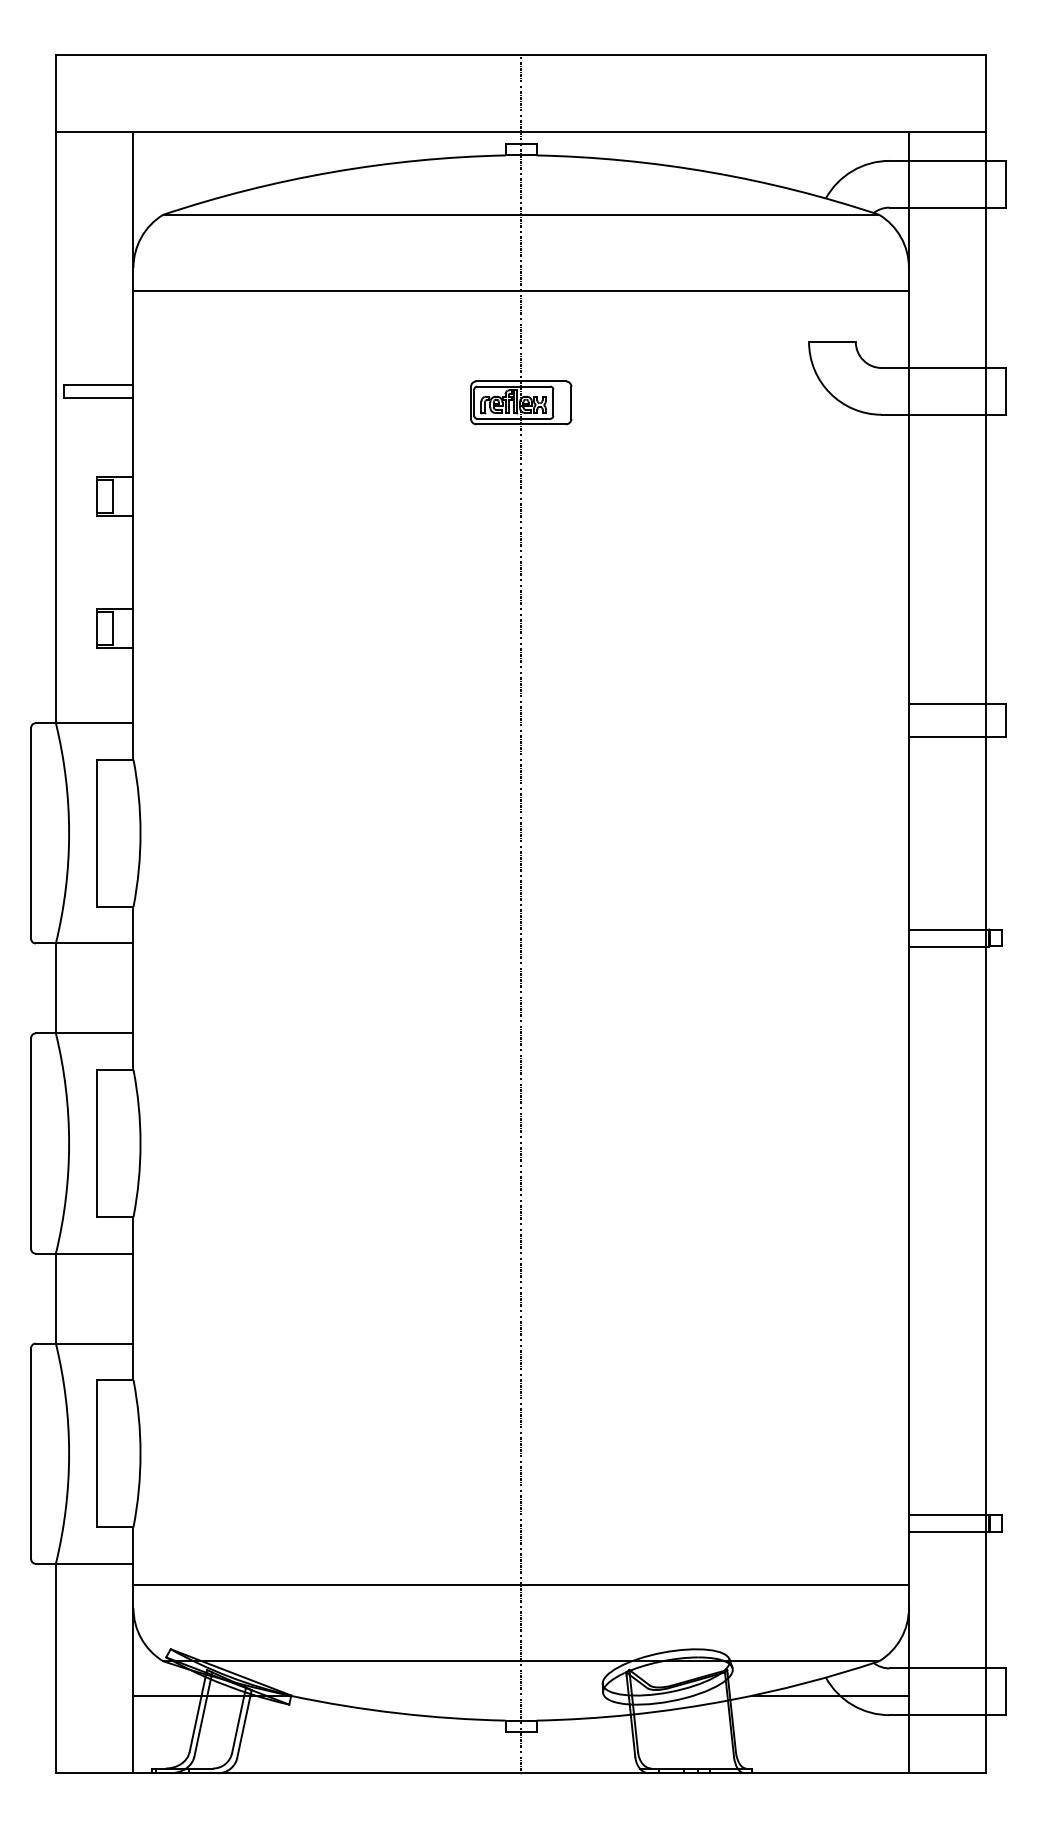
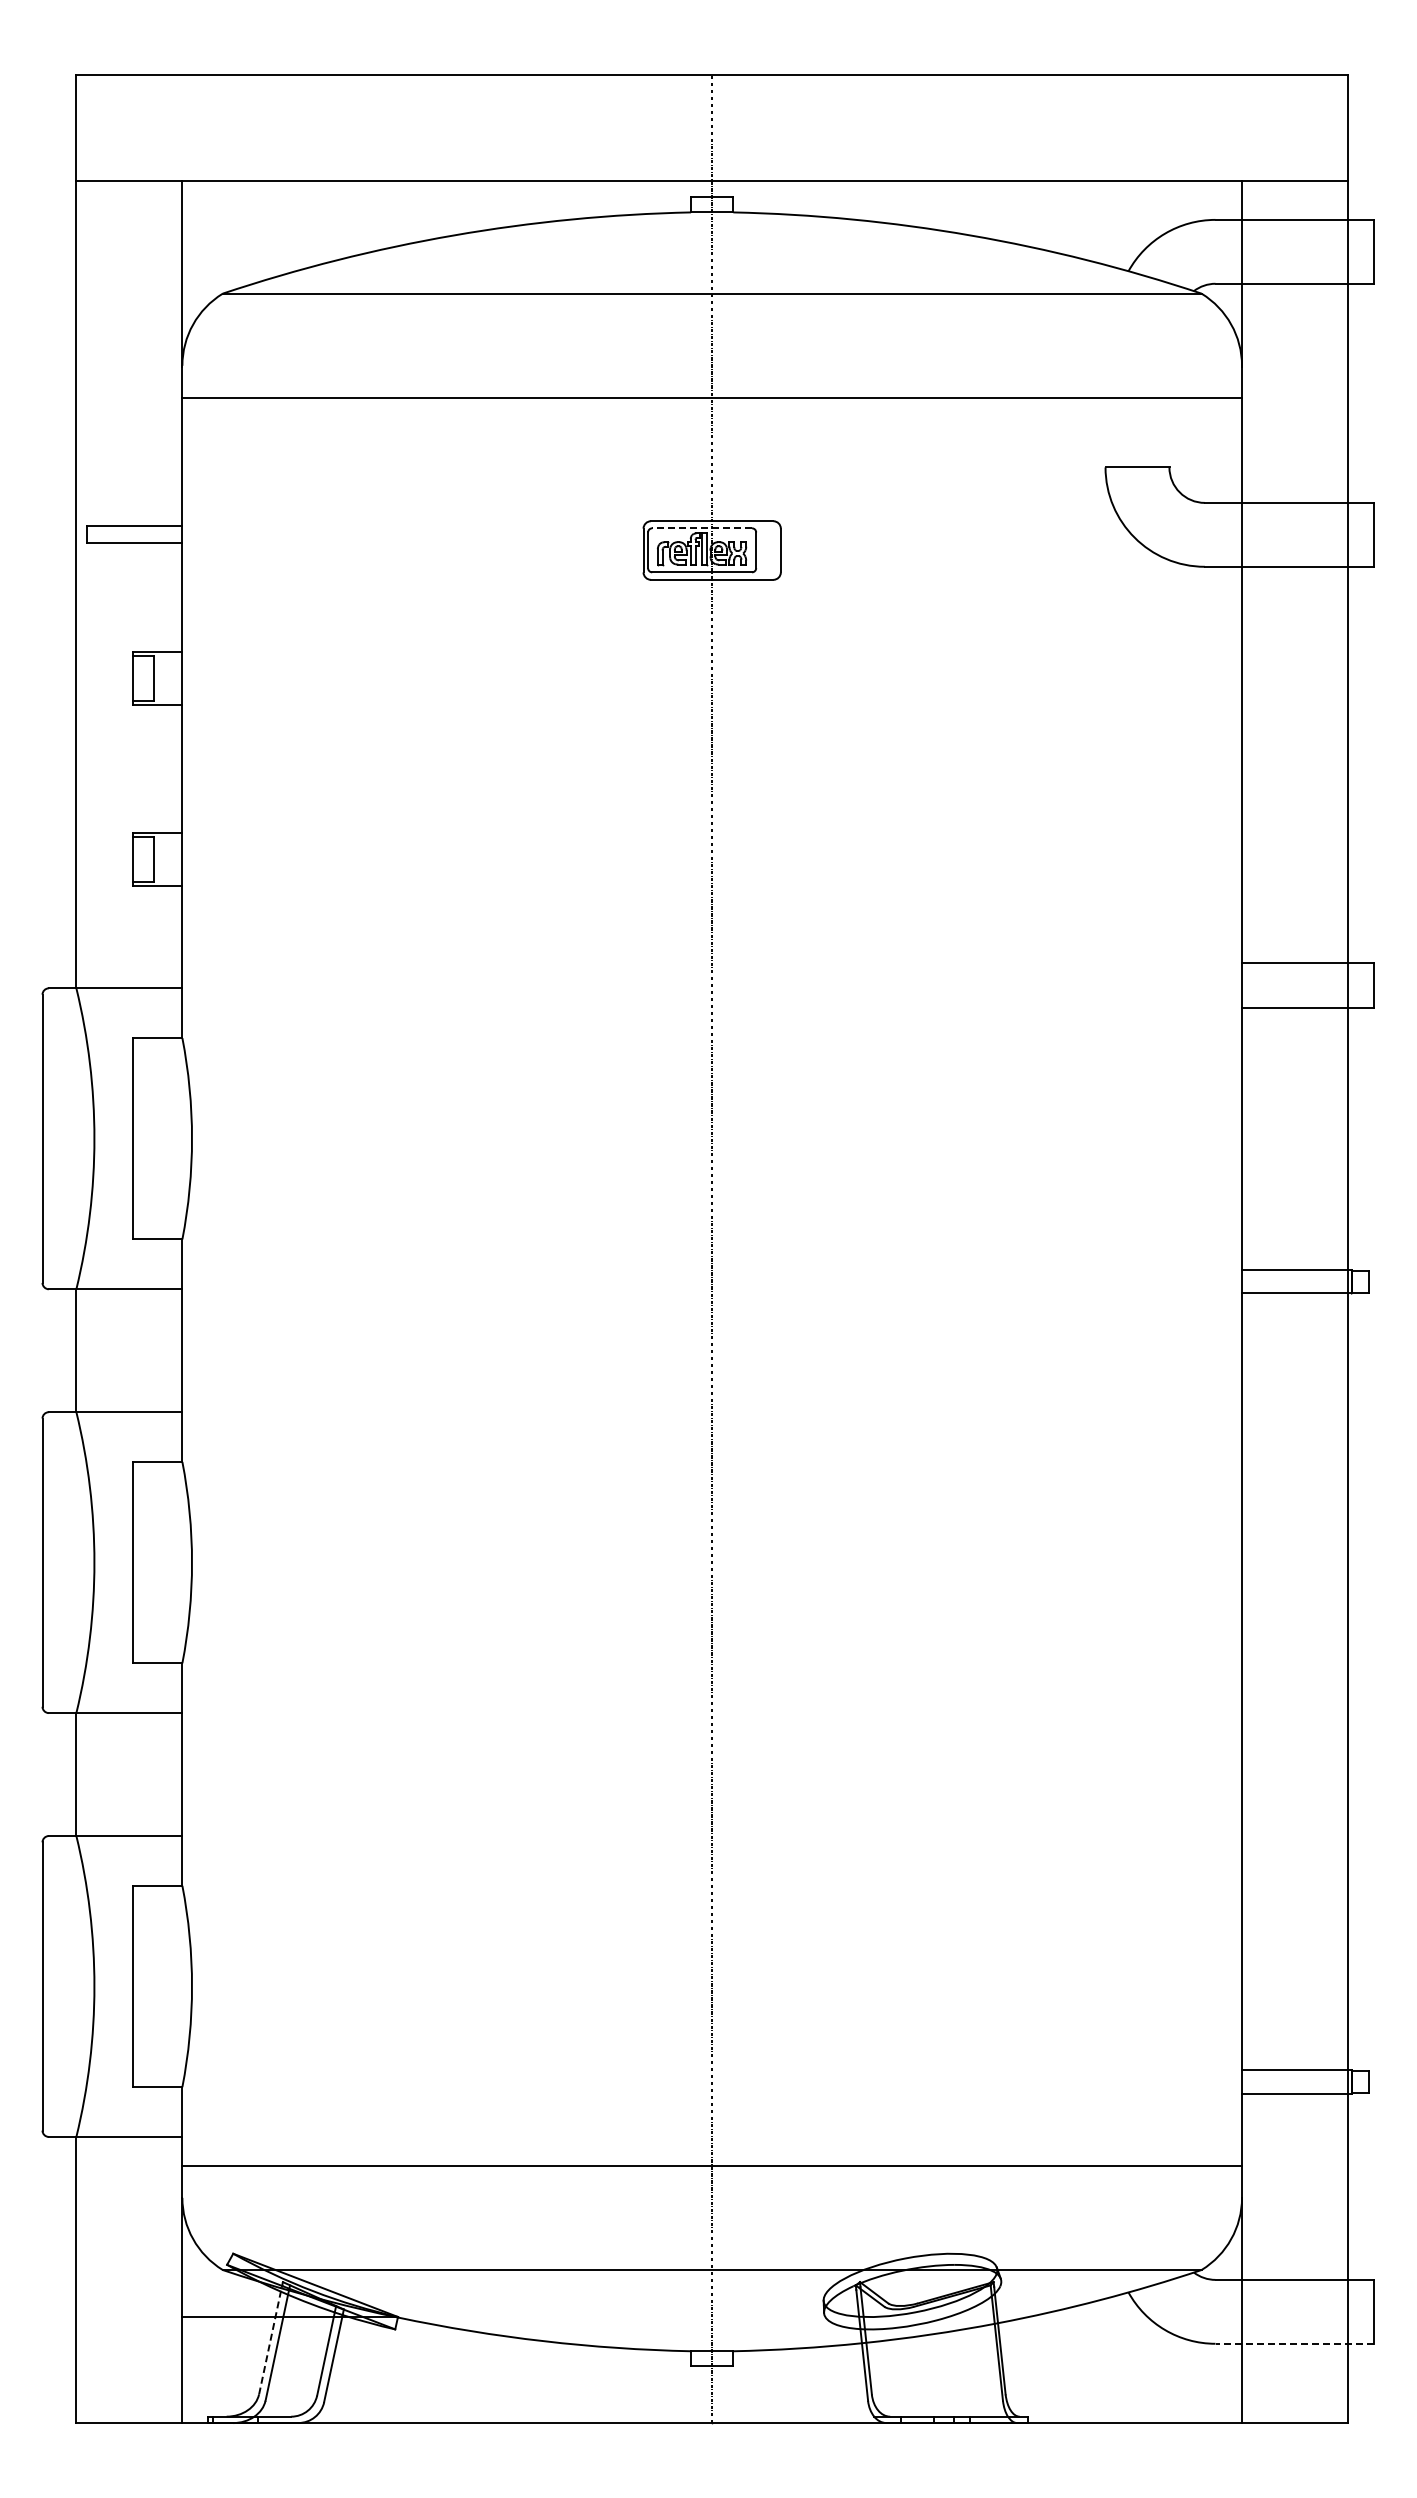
line: (514, 386) -> (702, 528), solid -> dashed
line: (830, 1695) -> (1135, 2317), removed
line: (197, 1712) -> (270, 2340), solid -> dashed
line: (947, 1714) -> (1294, 2343), solid -> dashed

